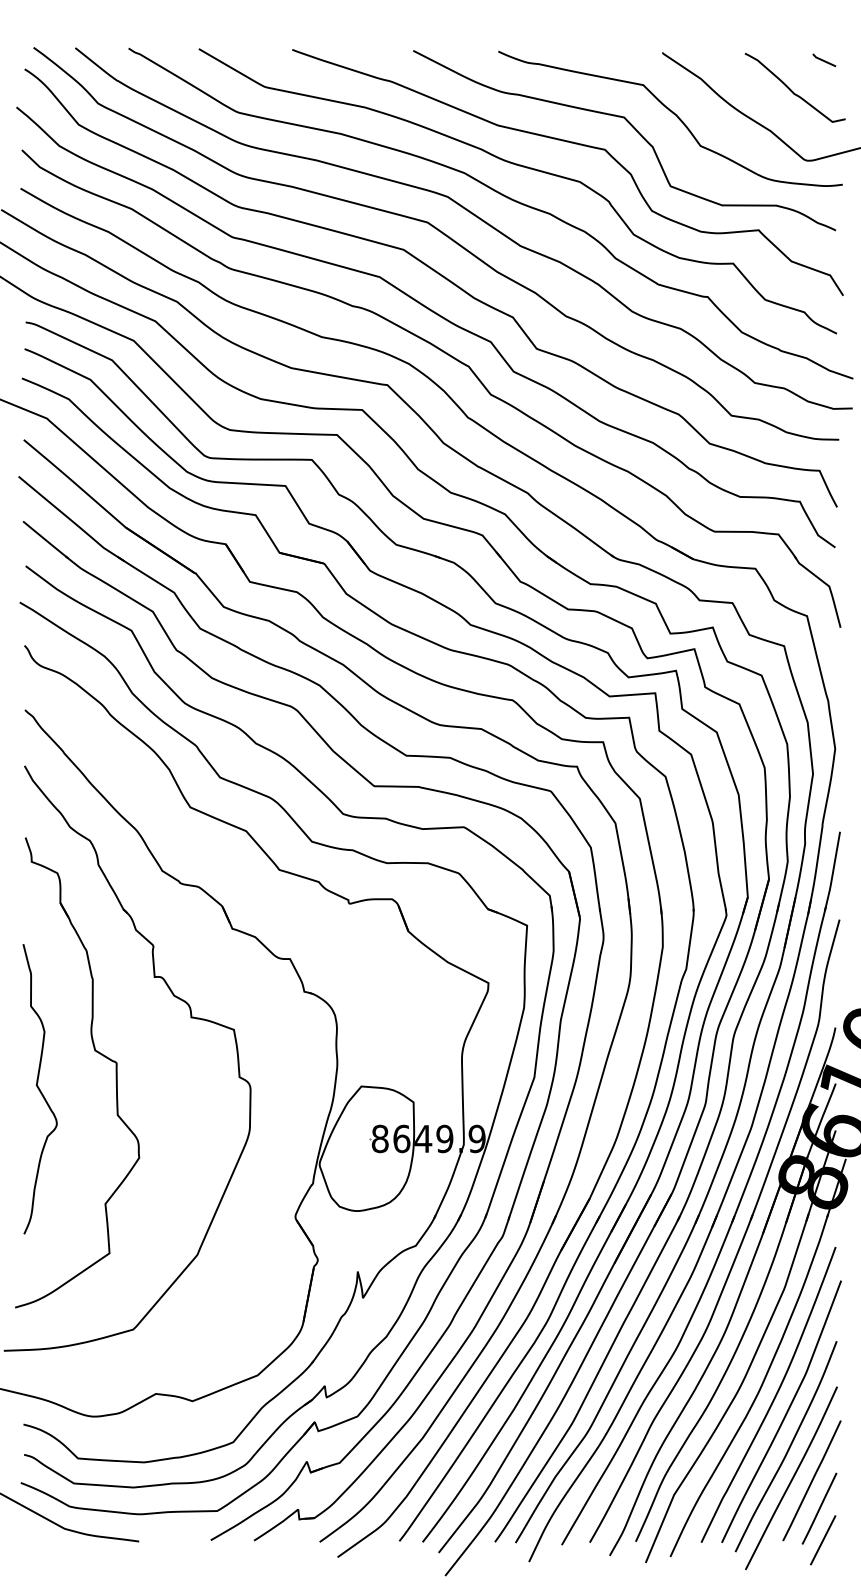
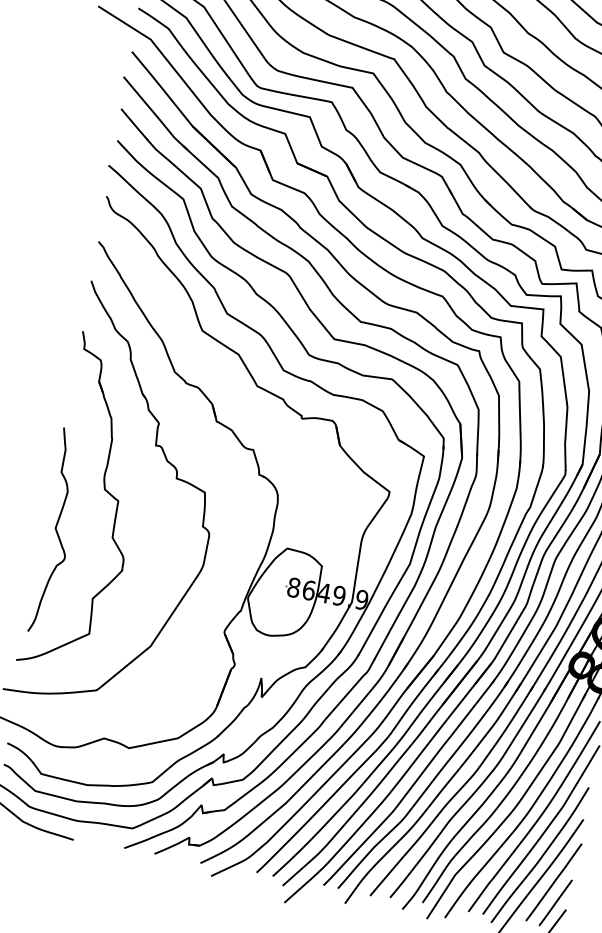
curve: (39, 1089) -> (56, 531), moved

